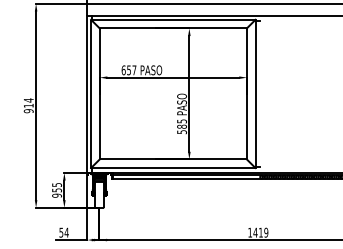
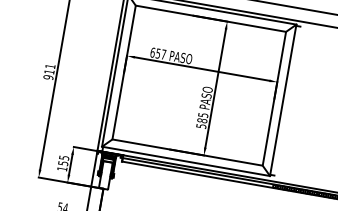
text: (28, 100) -> (50, 66), 914 -> 911
text: (56, 195) -> (61, 168), 955 -> 155

